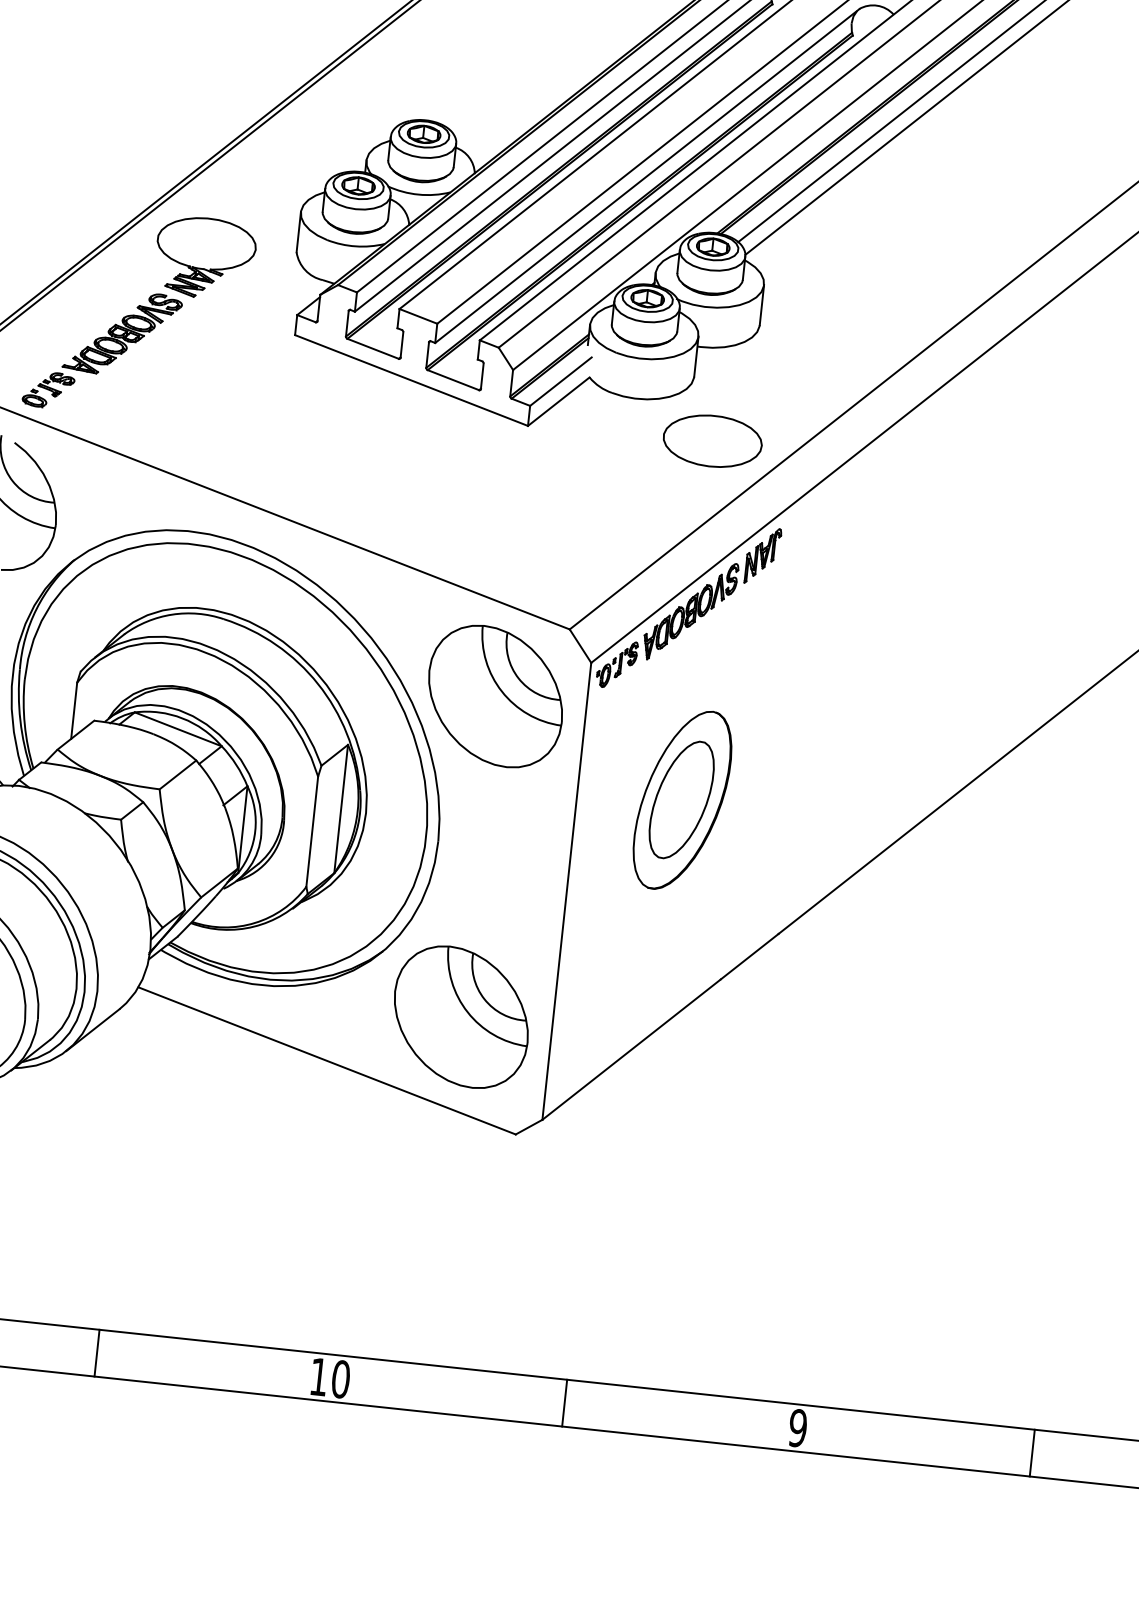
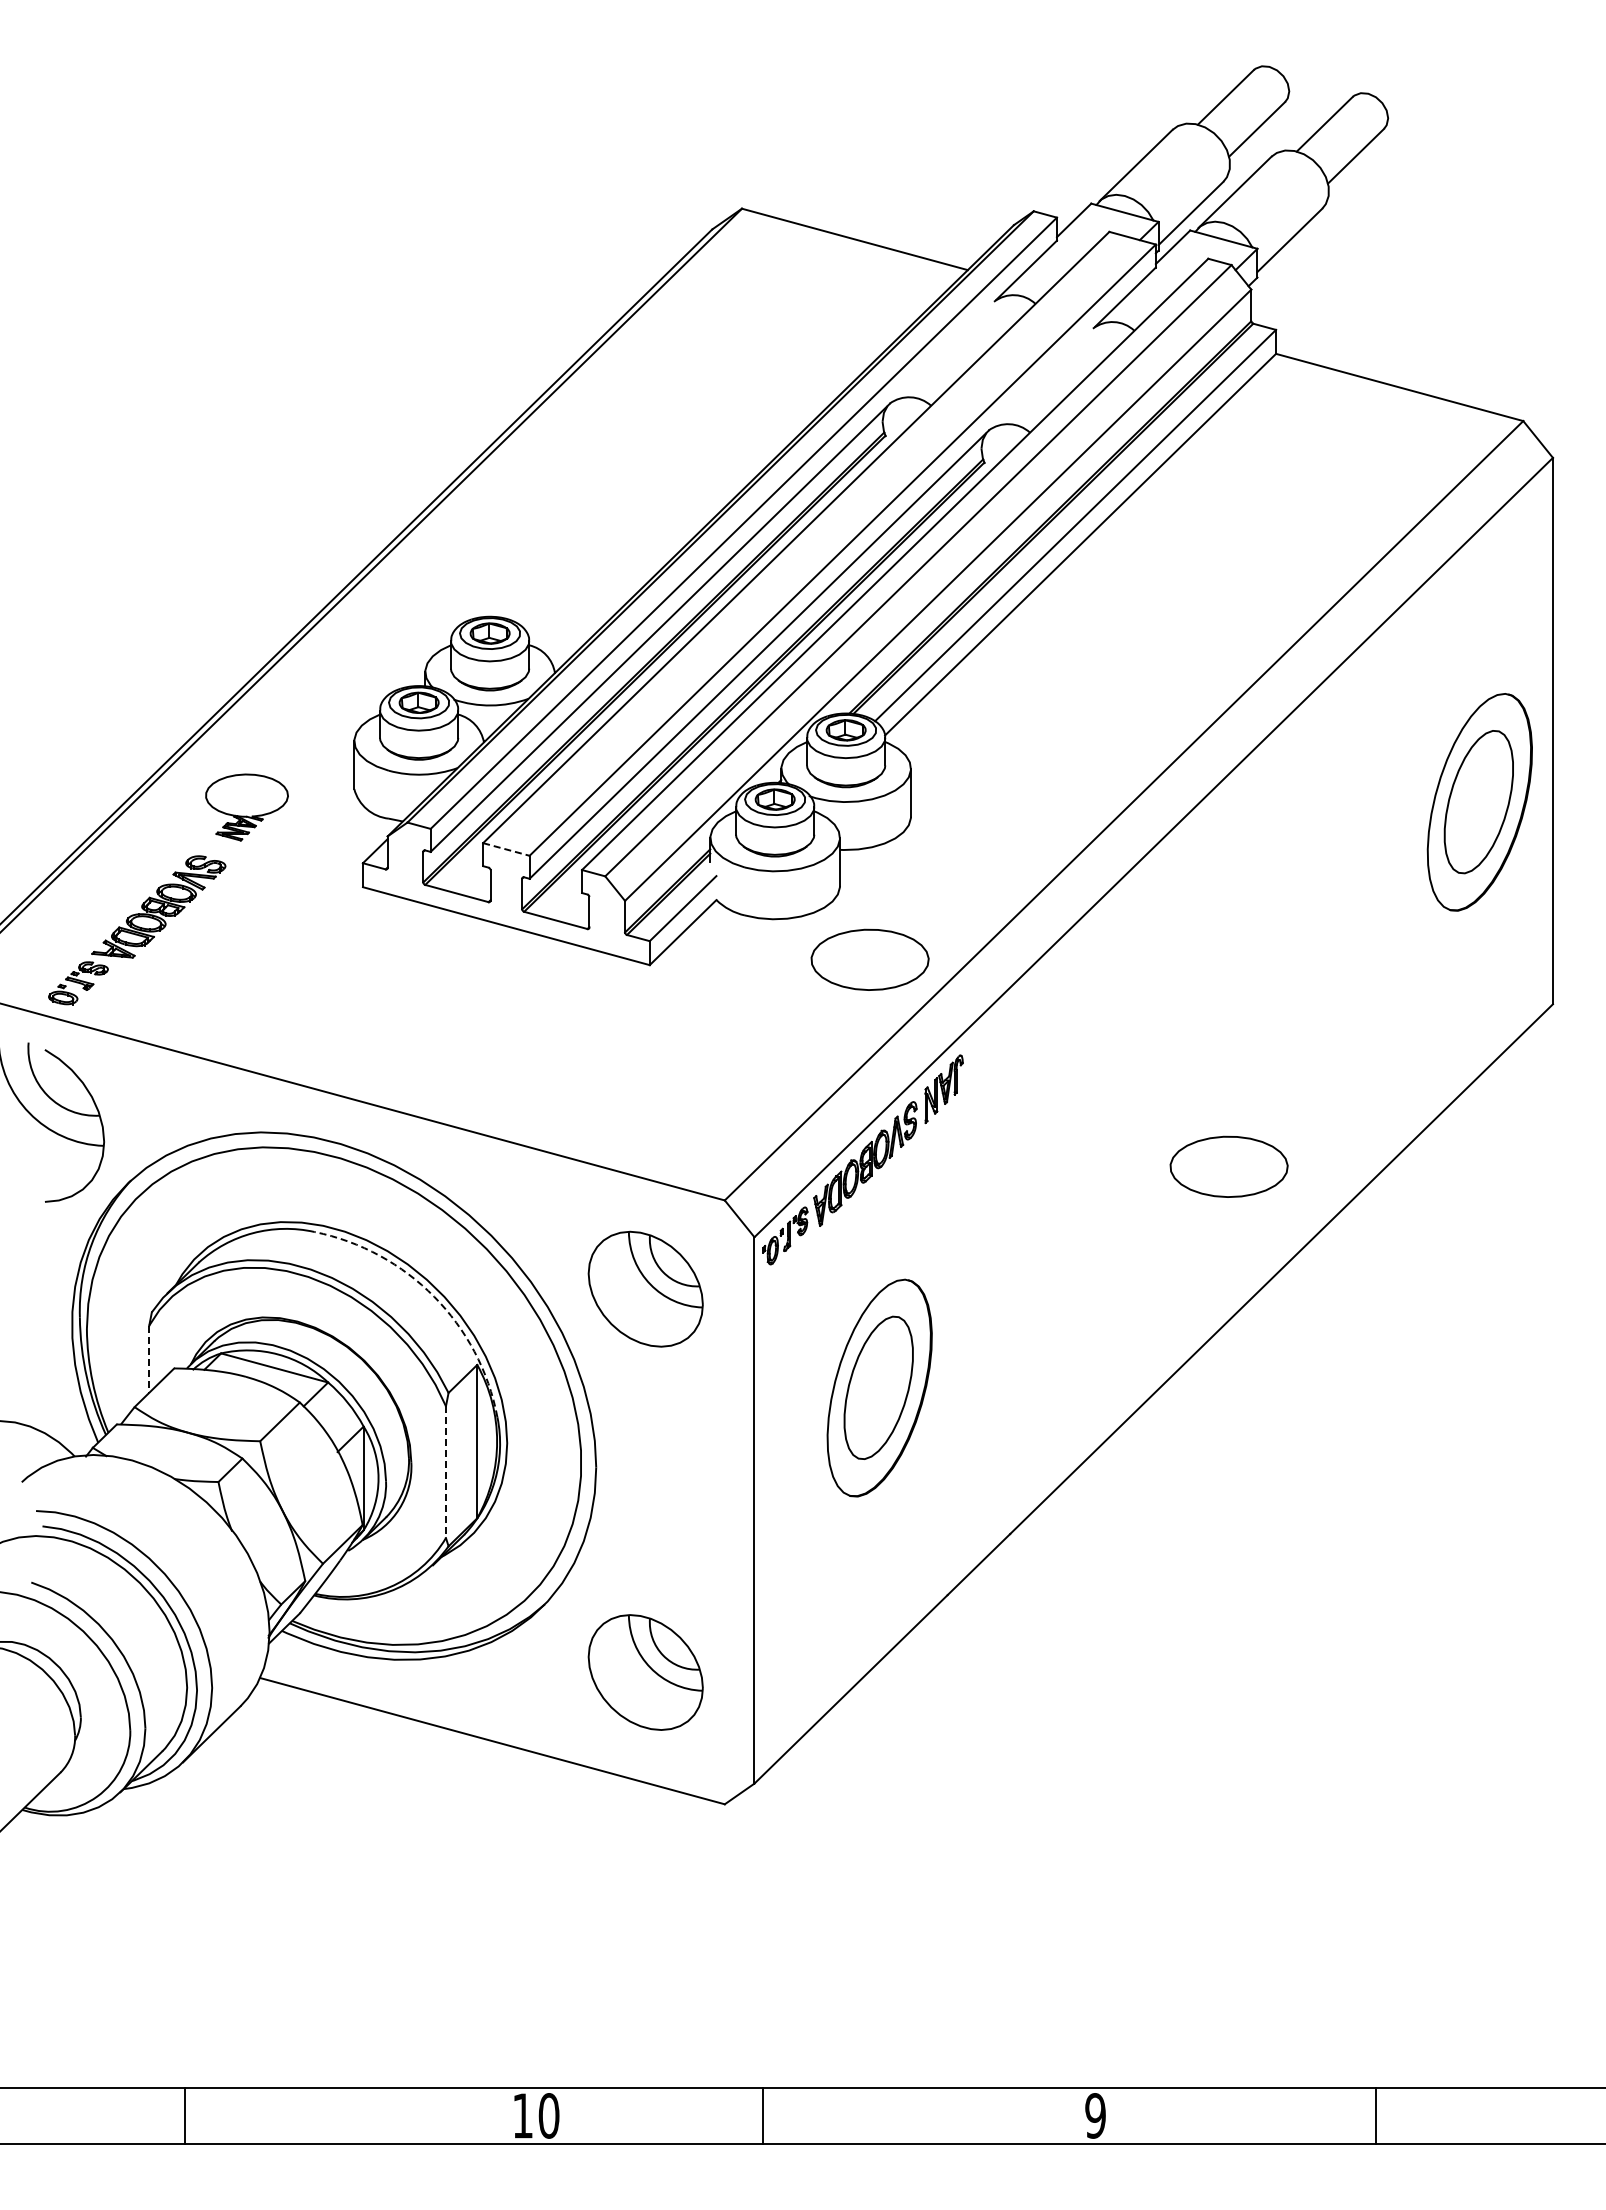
part: (204, 258) -> (246, 807), size x0.7
line: (418, 316) -> (506, 849), solid -> dashed
part: (994, 646) -> (1228, 1166), added
arc: (318, 683) -> (434, 1296), solid -> dashed
part: (495, 696) -> (645, 1289), size x0.7
line: (74, 711) -> (149, 1359), solid -> dashed
line: (311, 832) -> (445, 1472), solid -> dashed
part: (461, 1017) -> (645, 1672), size x0.7
line: (97, 1352) -> (185, 2115), moved
line: (564, 1402) -> (762, 2115), moved

